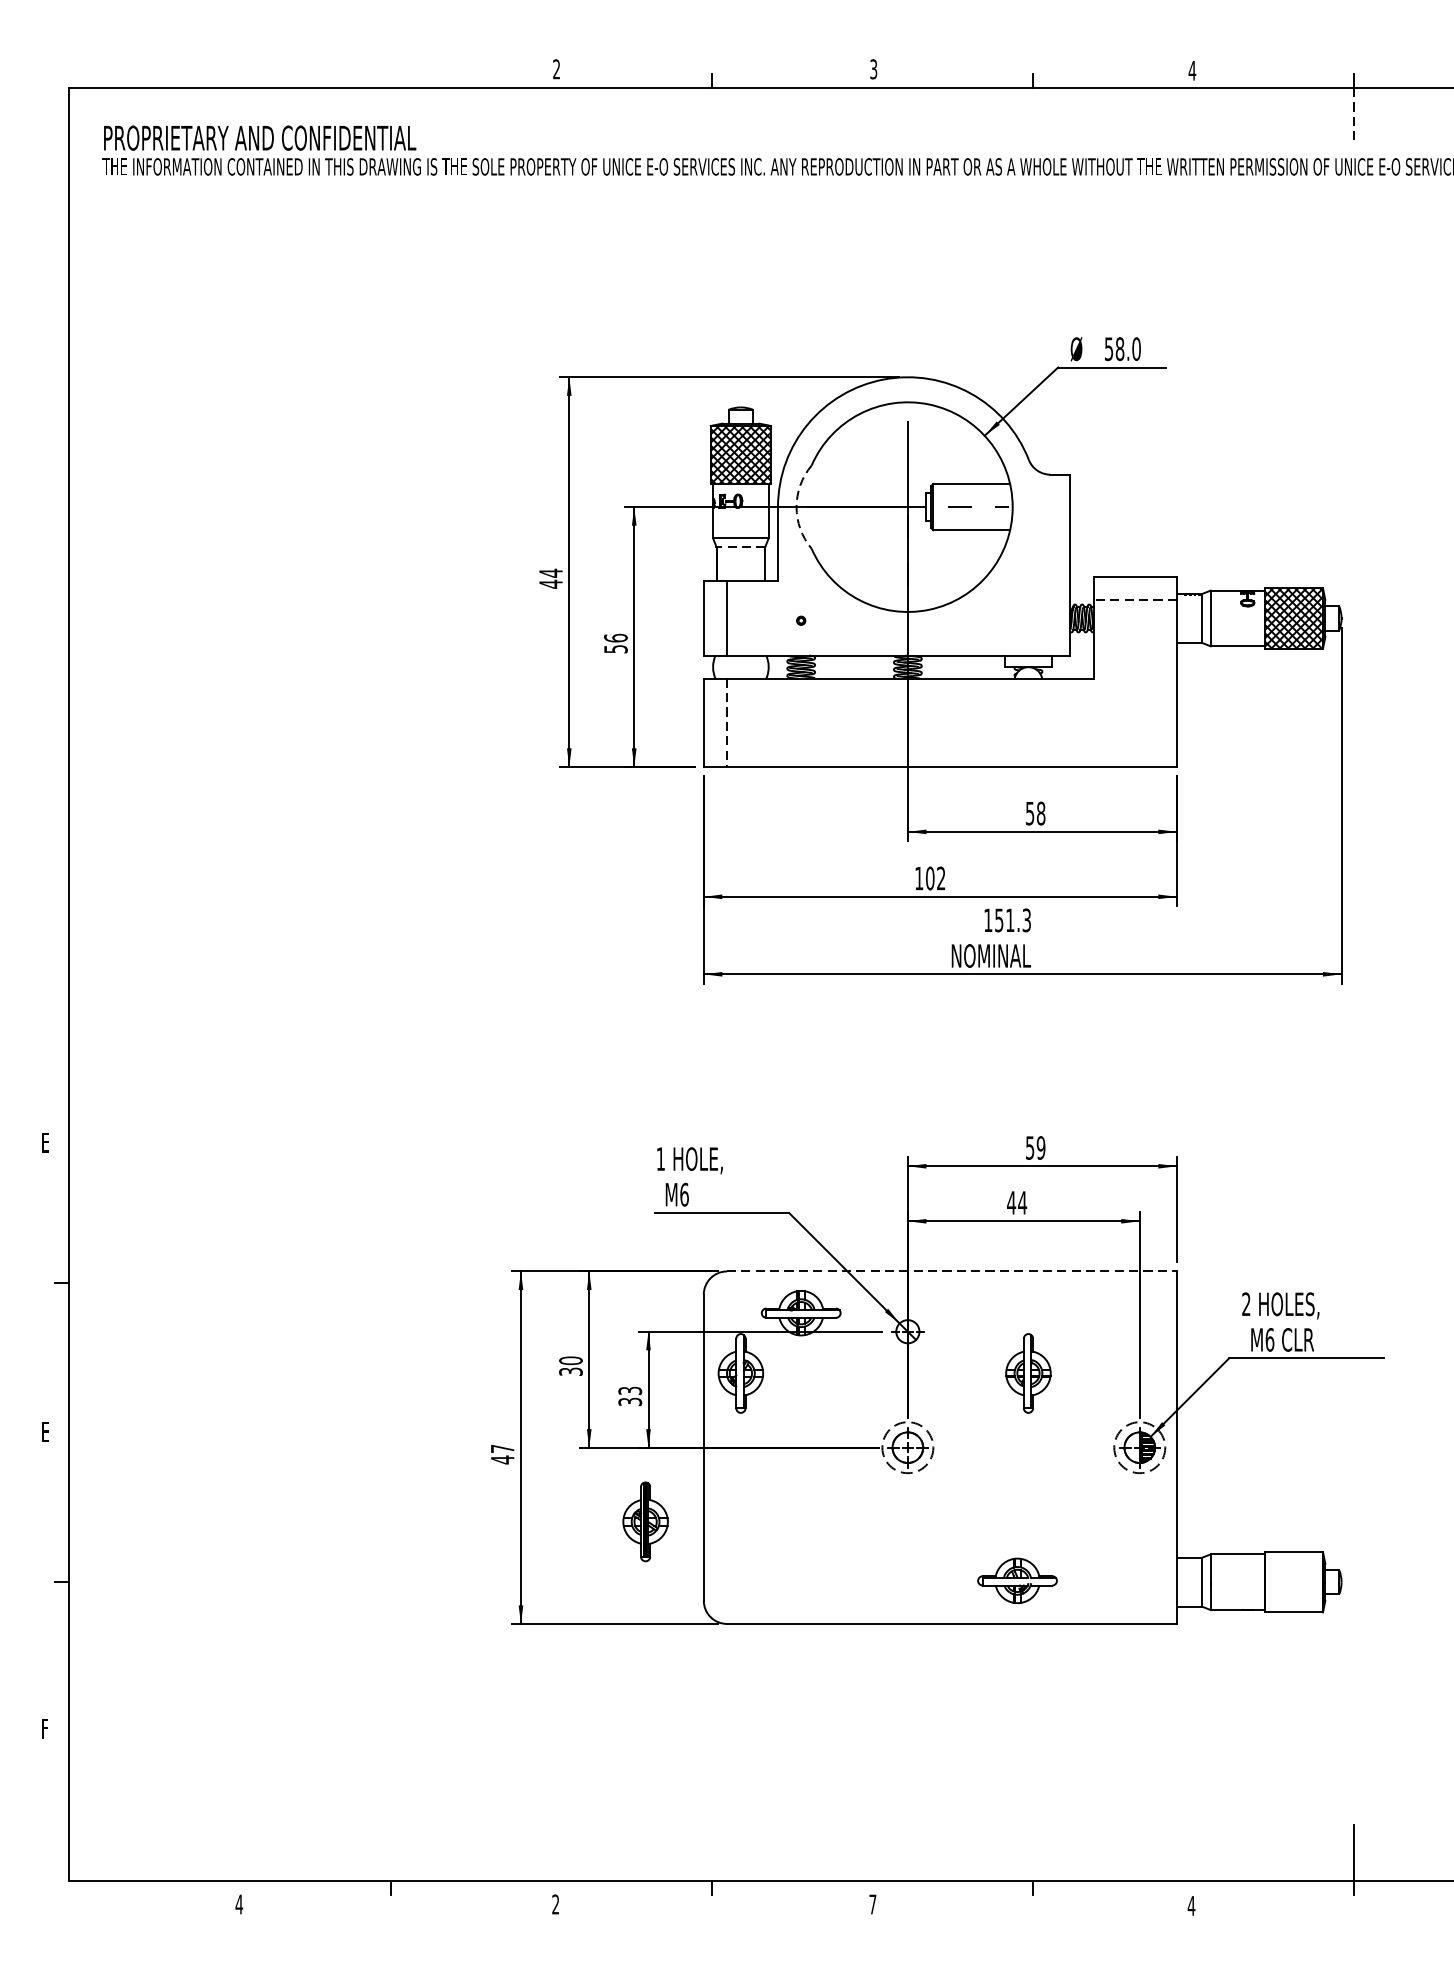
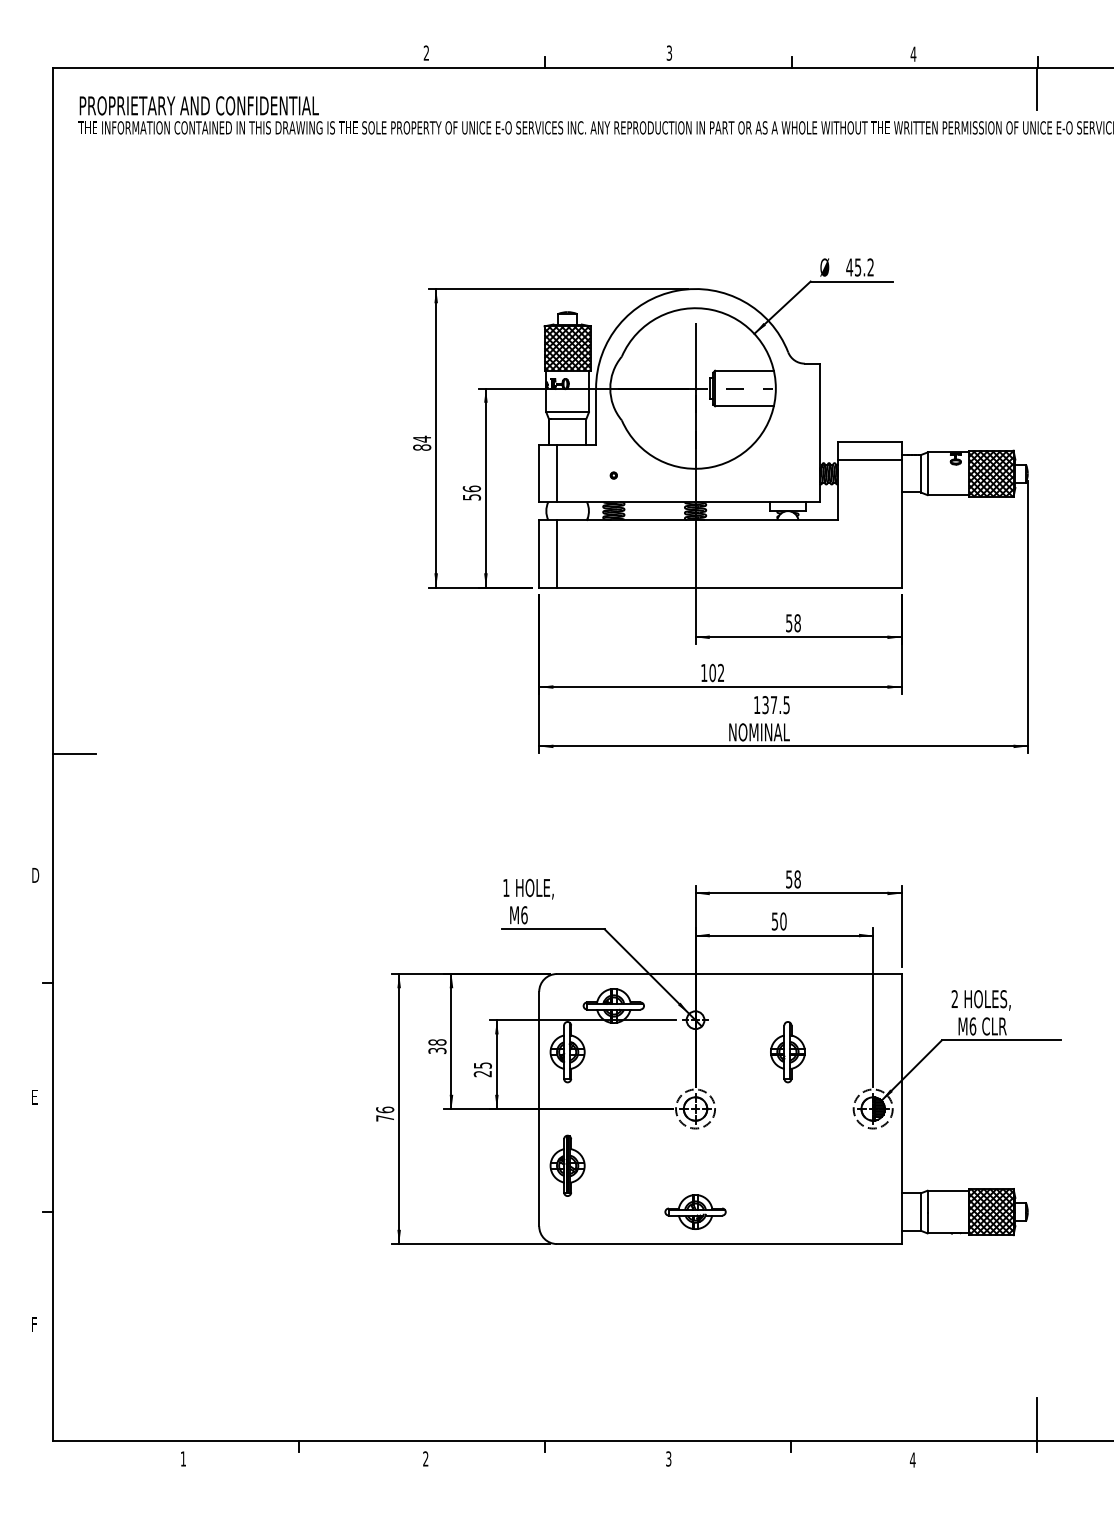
line: (1354, 116) -> (1037, 89), dashed -> solid
text: (1123, 349) -> (860, 267), 58.0 -> 45.2
arc: (796, 507) -> (610, 388), dashed -> solid
line: (742, 546) -> (568, 418), dashed -> solid
text: (551, 584) -> (422, 447), 44 -> 84
line: (1134, 599) -> (869, 459), dashed -> solid
line: (726, 722) -> (556, 553), dashed -> solid
text: (1012, 919) -> (775, 704), 151.3 -> 137.5
line: (97, 984) -> (74, 754), added
text: (46, 1141) -> (35, 874), E -> D
text: (1040, 1148) -> (797, 879), 59 -> 58
text: (1016, 1202) -> (778, 921), 44 -> 50
line: (952, 1272) -> (729, 974), dashed -> solid
text: (571, 1360) -> (437, 1042), 30 -> 38
text: (629, 1396) -> (482, 1069), 33 -> 25
text: (503, 1453) -> (385, 1113), 47 -> 76
part: (645, 1521) -> (567, 1165), moved
part: (1017, 1580) -> (695, 1211), moved
hatch: (1294, 1581) -> (991, 1211), added
text: (239, 1903) -> (183, 1458), 4 -> 1
text: (872, 1903) -> (668, 1458), 7 -> 3

